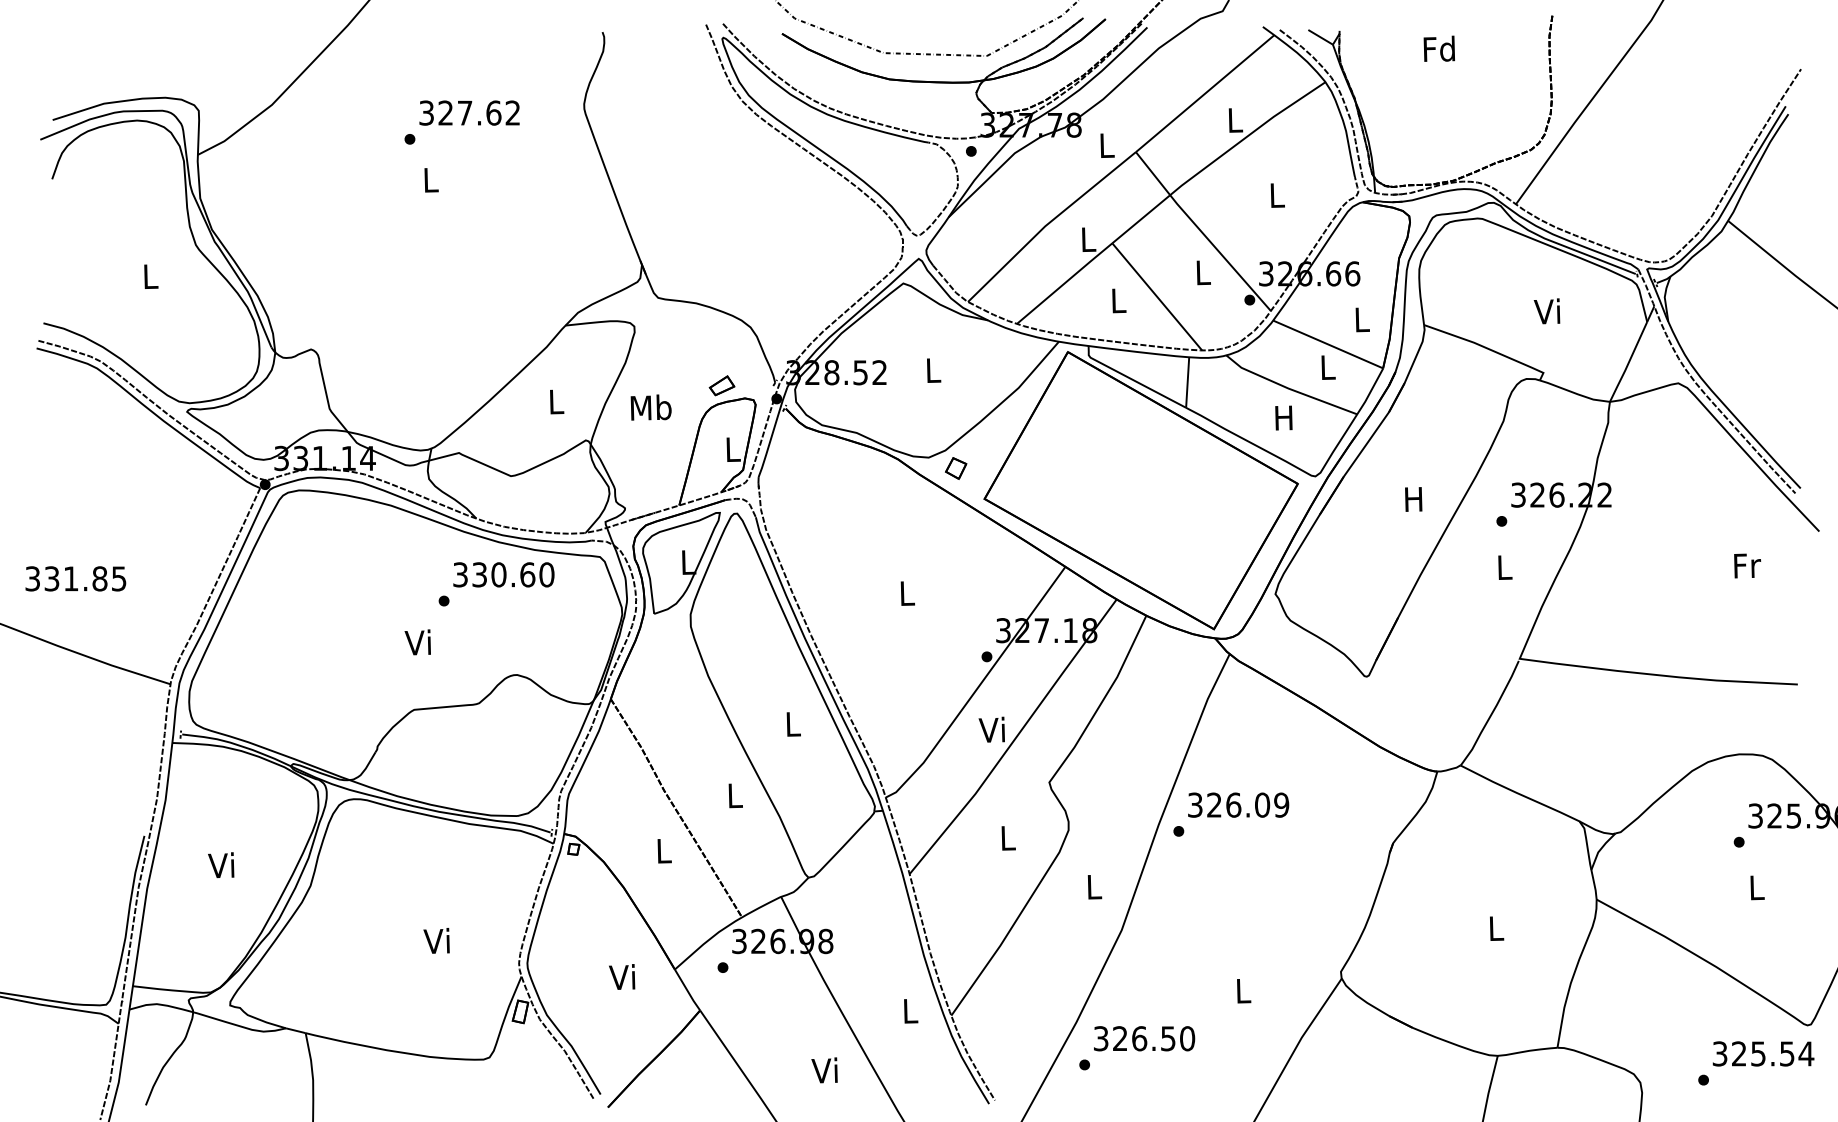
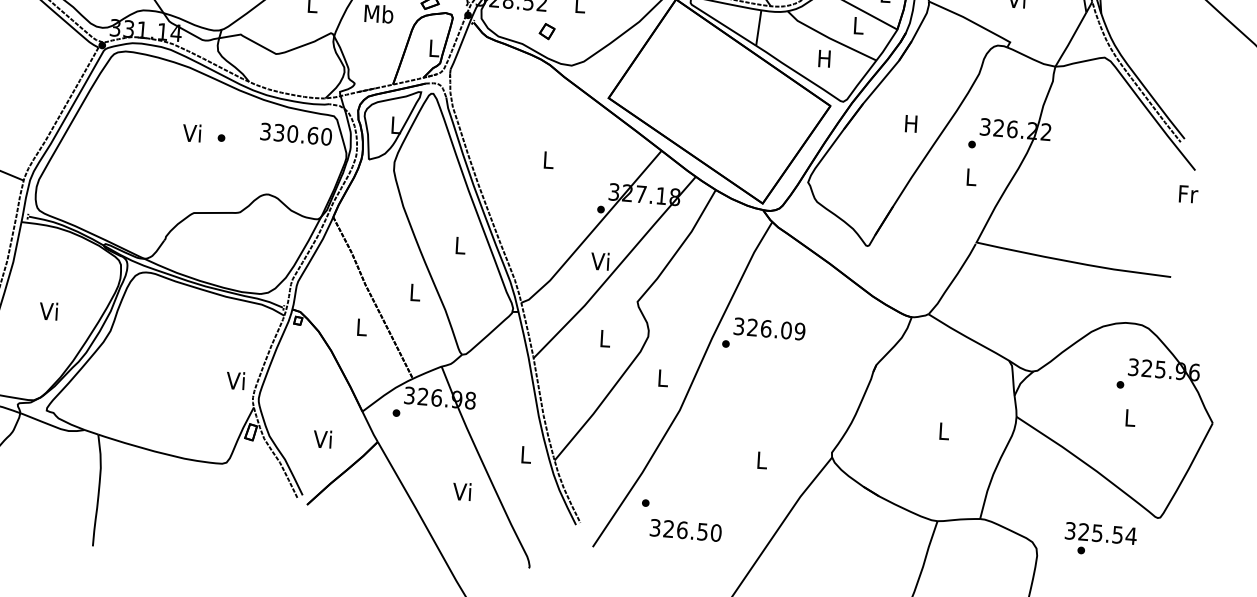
part: (956, 468) -> (547, 31), moved
text: (1747, 565) -> (1188, 194), moved
text: (503, 574) -> (296, 134), moved
text: (417, 642) -> (191, 133), moved
text: (436, 940) -> (235, 380), moved
text: (622, 976) -> (322, 438), moved
text: (1144, 1038) -> (685, 530), moved
text: (1763, 1053) -> (1101, 533), moved

